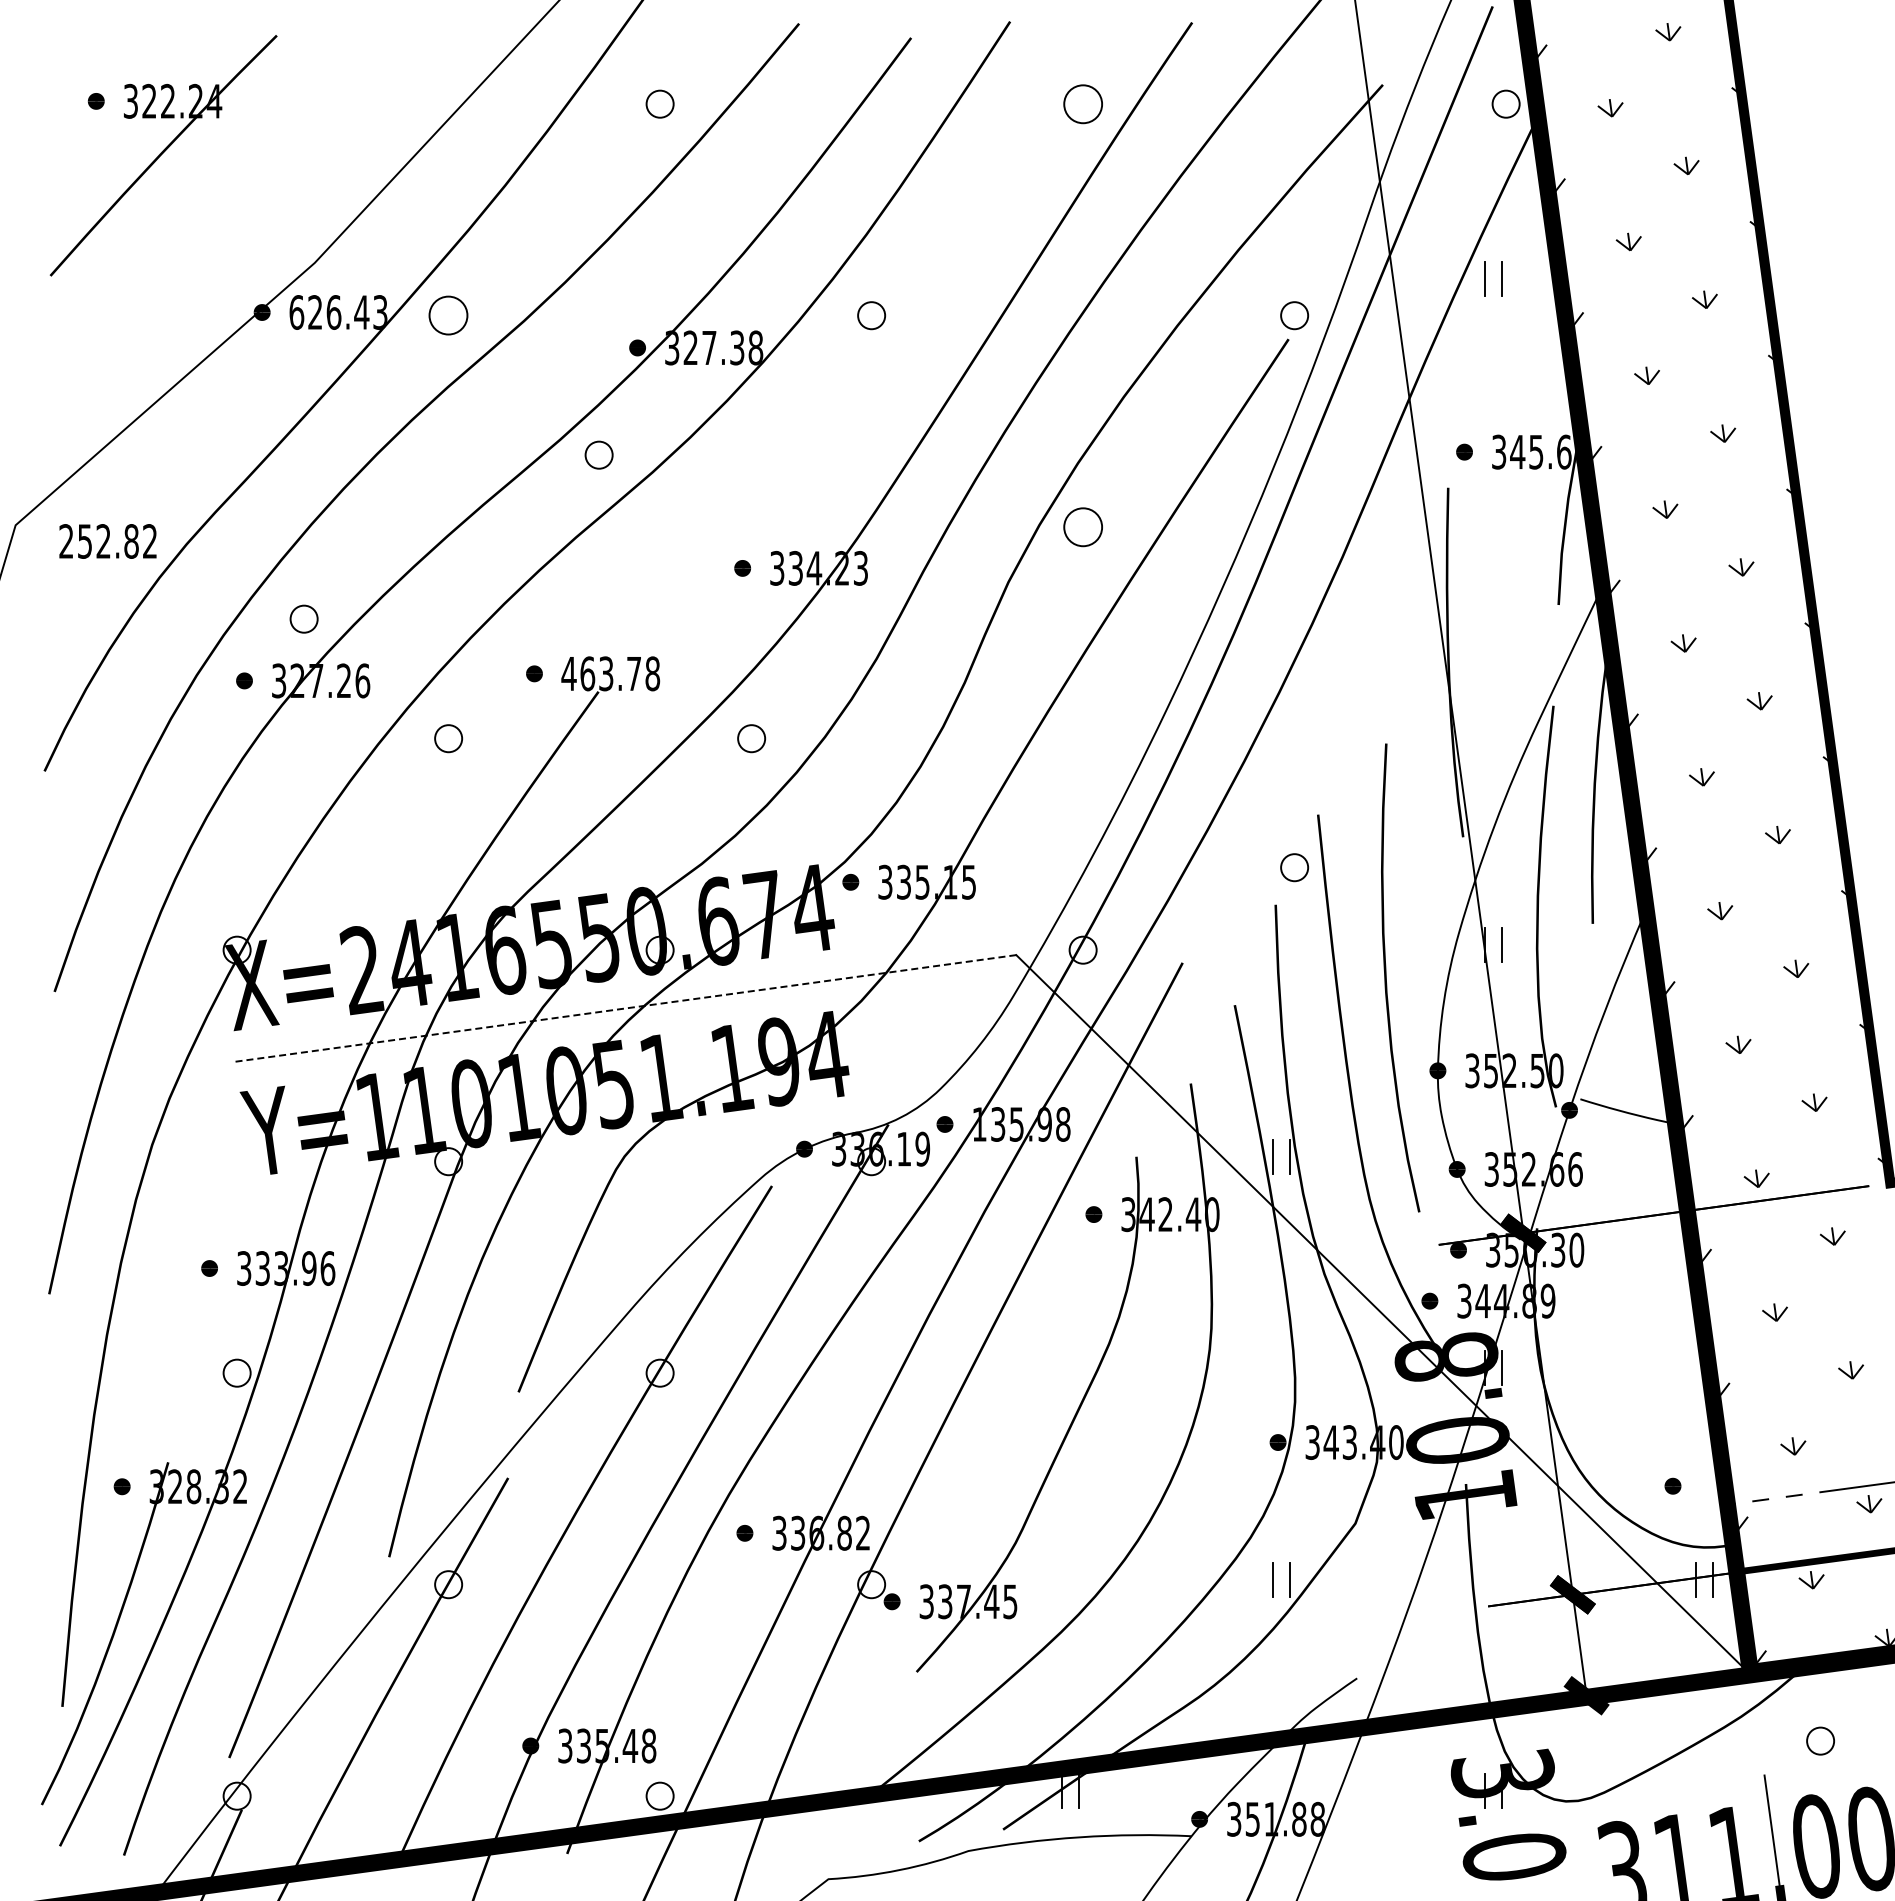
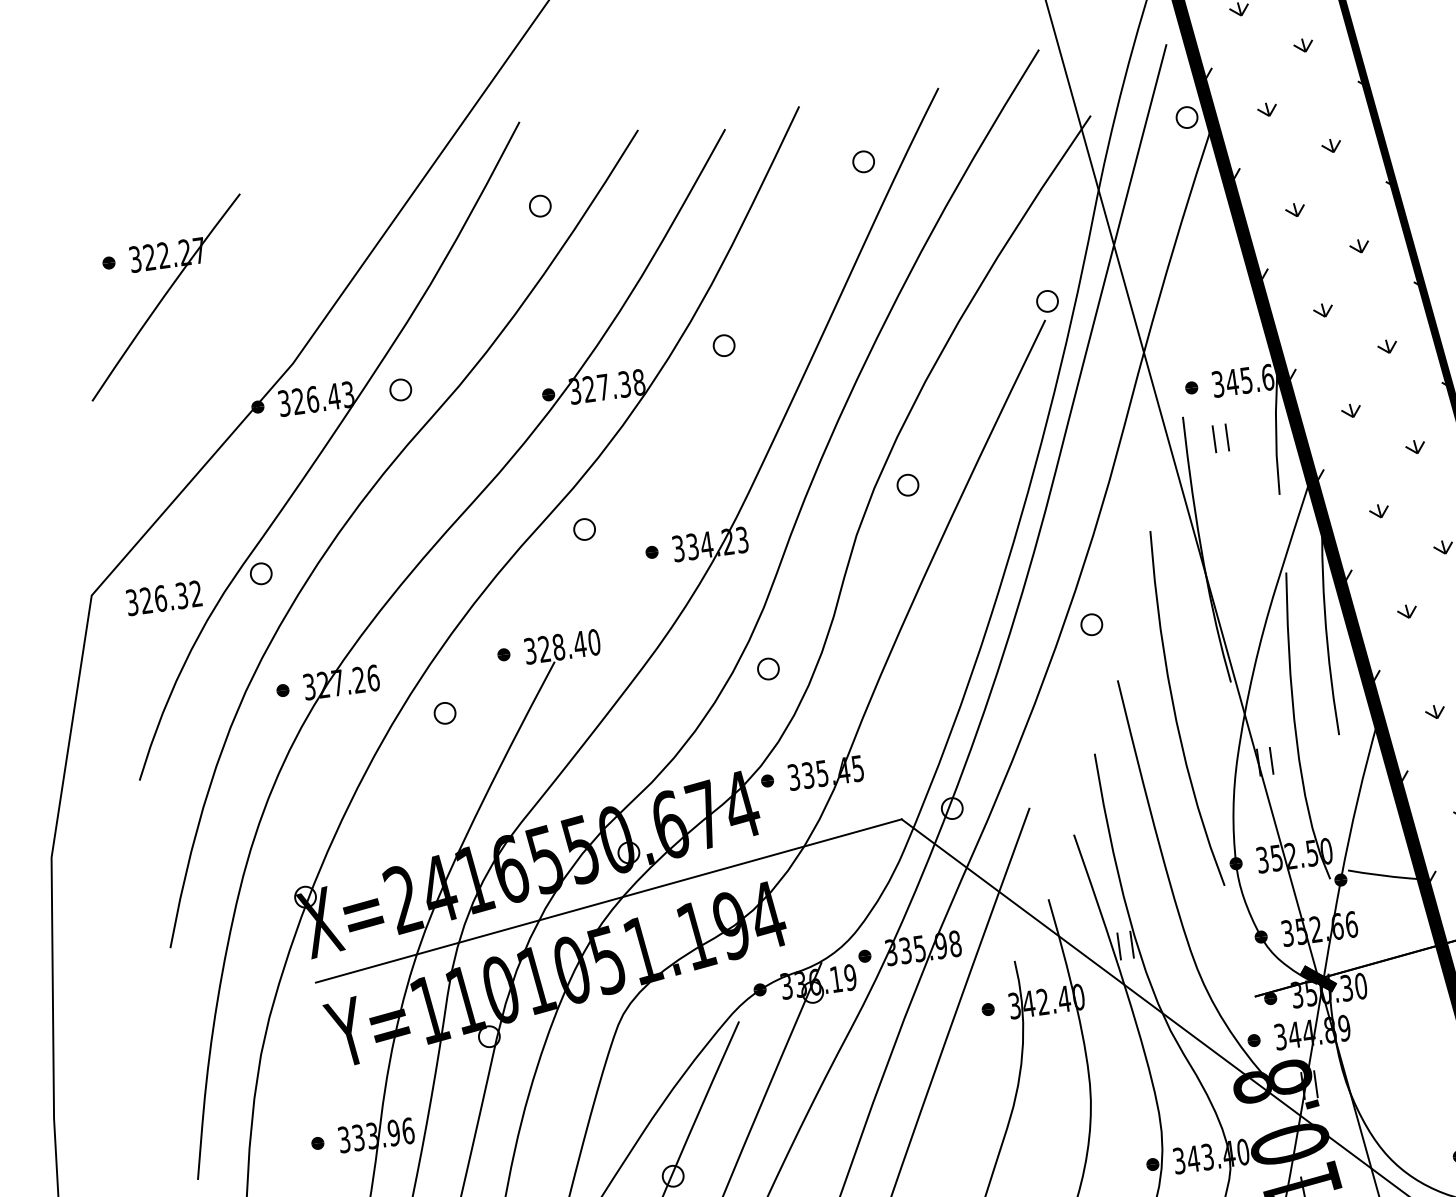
text: (214, 101) -> (199, 250), 322.24 -> 322.27
part: (1082, 103) -> (863, 161), size x0.71
part: (1485, 278) -> (1214, 438), moved
text: (296, 312) -> (284, 403), 626.43 -> 326.43
part: (448, 315) -> (400, 389), size x0.71
part: (598, 454) -> (584, 529), moved
part: (1082, 526) -> (907, 484), size x0.71
text: (98, 541) -> (156, 599), 252.82 -> 326.32
part: (303, 618) -> (260, 573), moved
text: (610, 673) -> (562, 646), 463.78 -> 328.40
part: (751, 738) -> (768, 668), moved
part: (1294, 867) -> (1091, 624), moved
text: (950, 882) -> (843, 770), 335.15 -> 335.45
curve: (1386, 977) -> (1175, 709), moved
line: (625, 1008) -> (608, 901), dashed -> solid
text: (979, 1124) -> (891, 952), 135.98 -> 335.98

